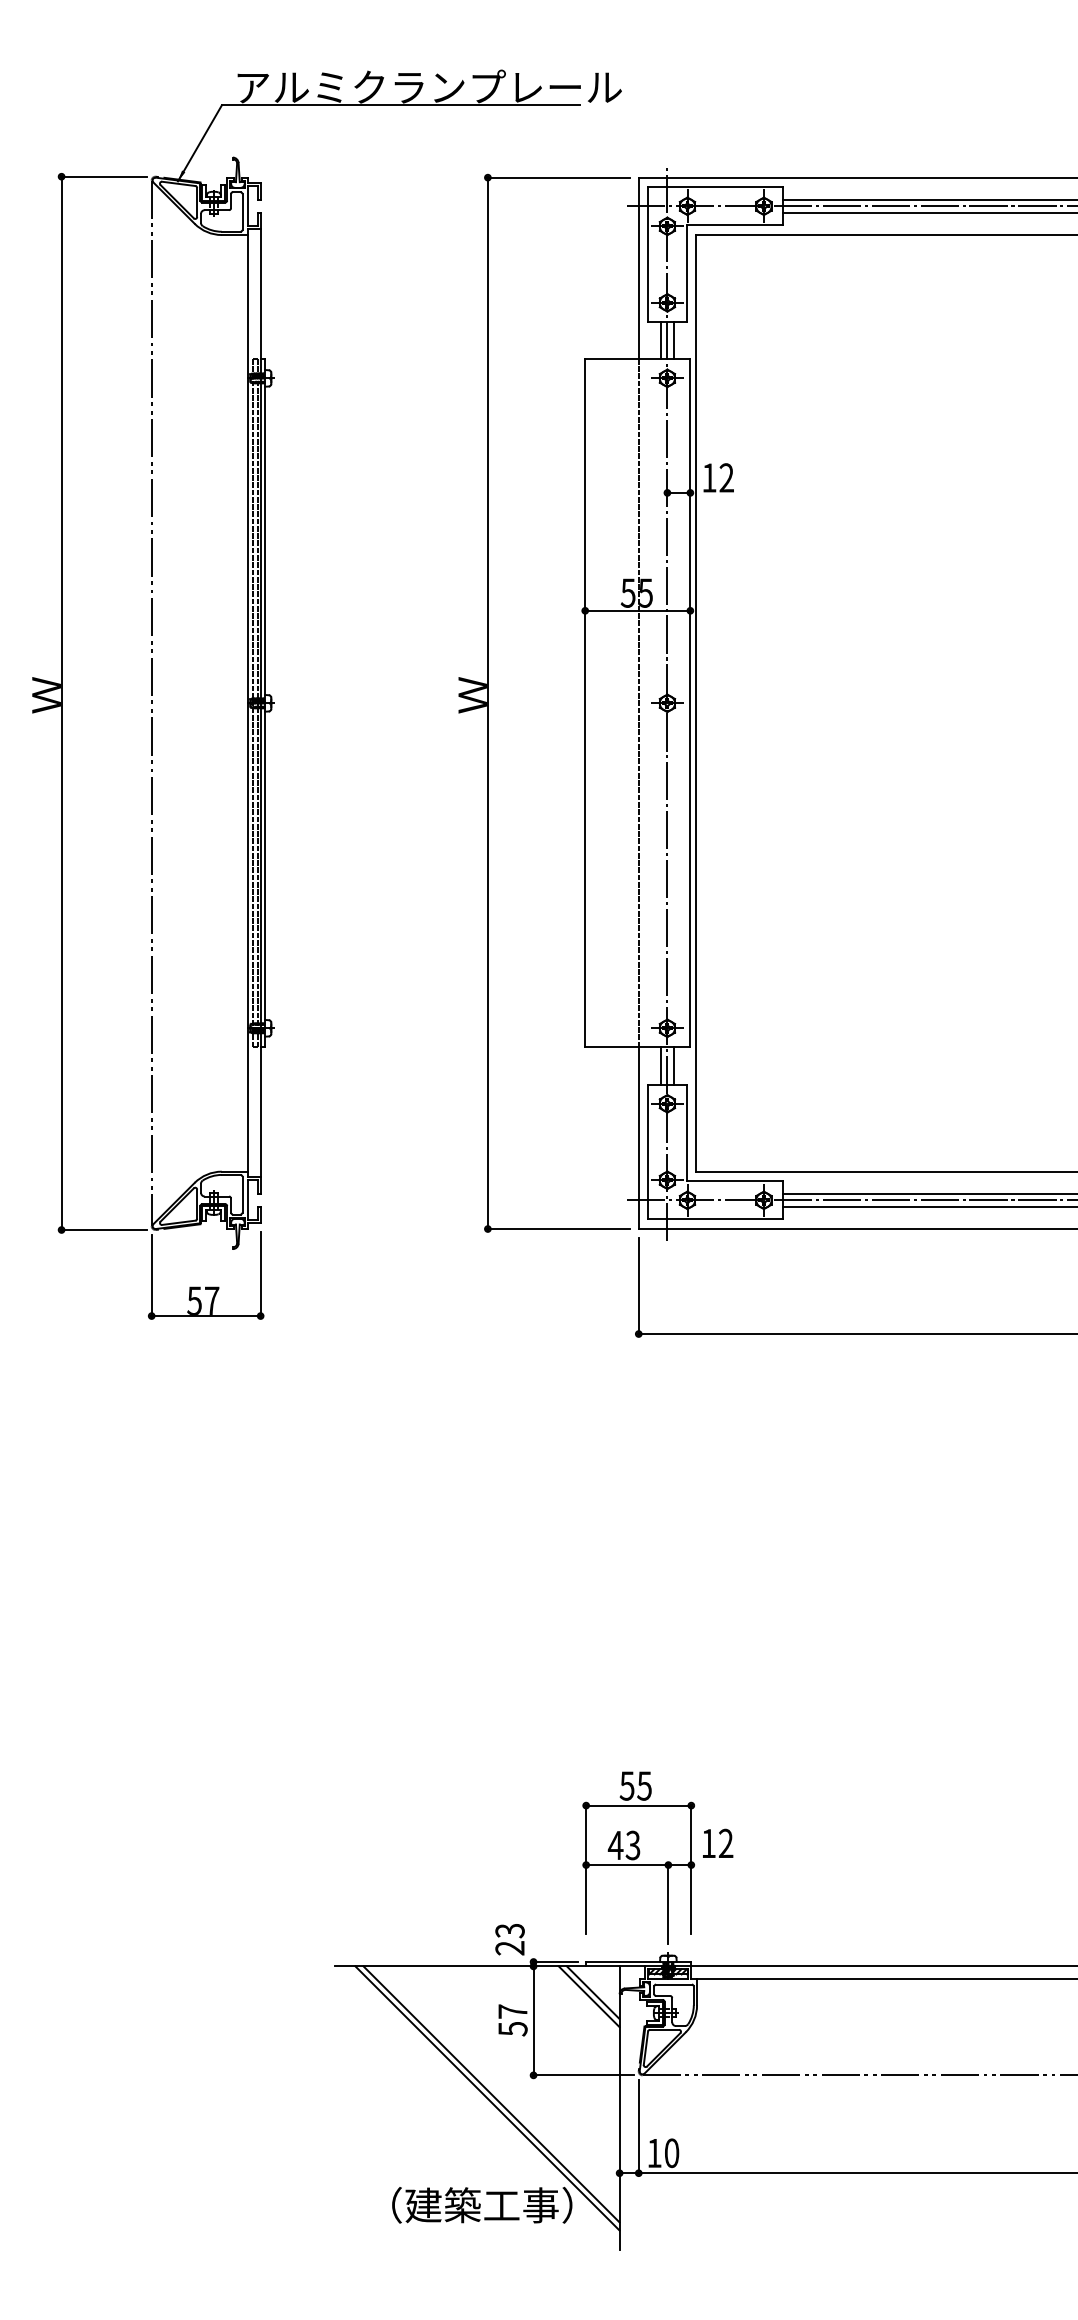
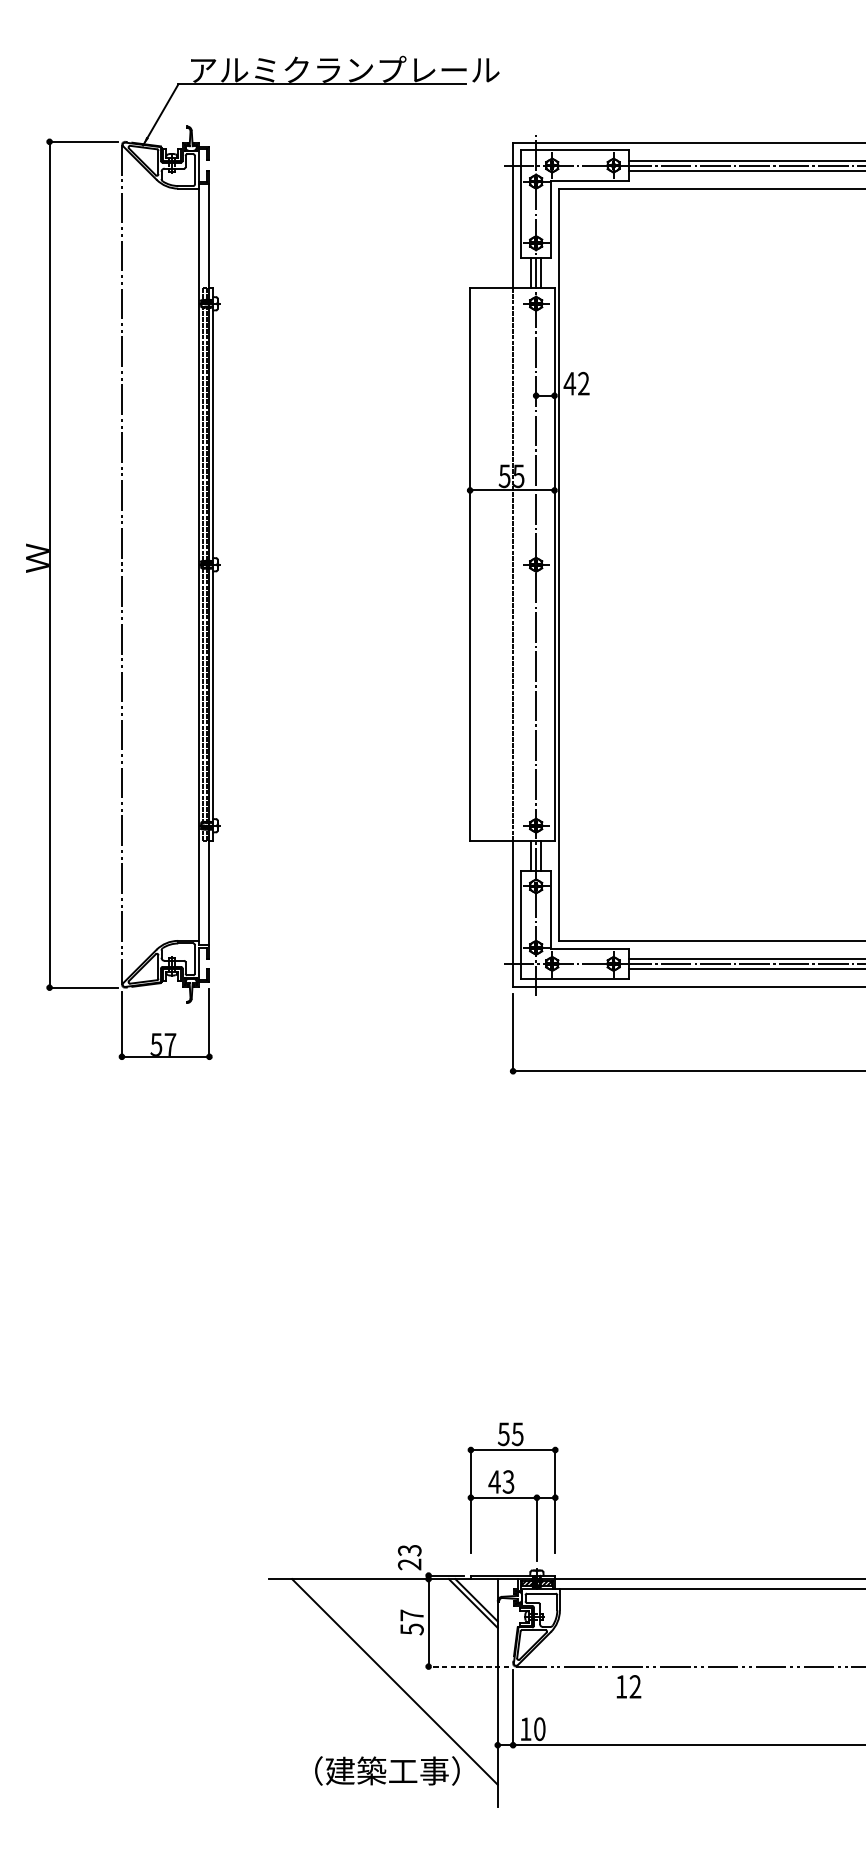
text: (709, 477) -> (569, 383), 12 -> 42
part: (488, 702) -> (392, 564), removed
text: (718, 1842) -> (629, 1686), moved
line: (583, 2075) -> (468, 1666), solid -> dashed
line: (487, 2098) -> (391, 1685), removed

